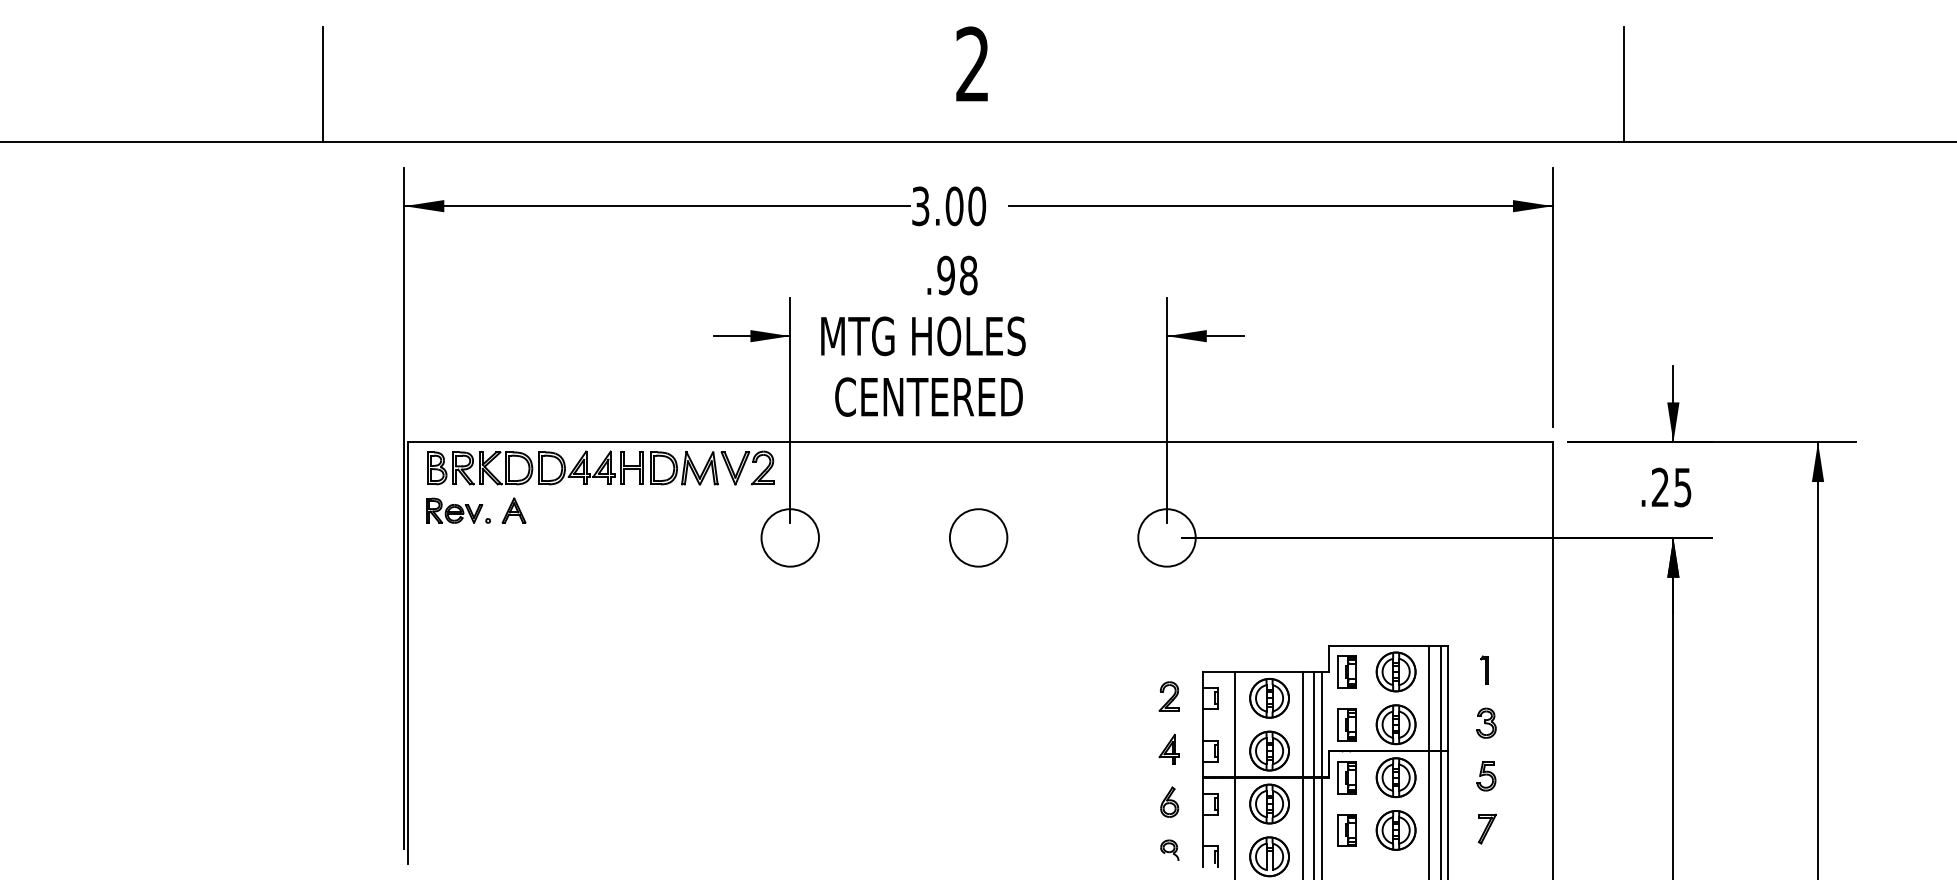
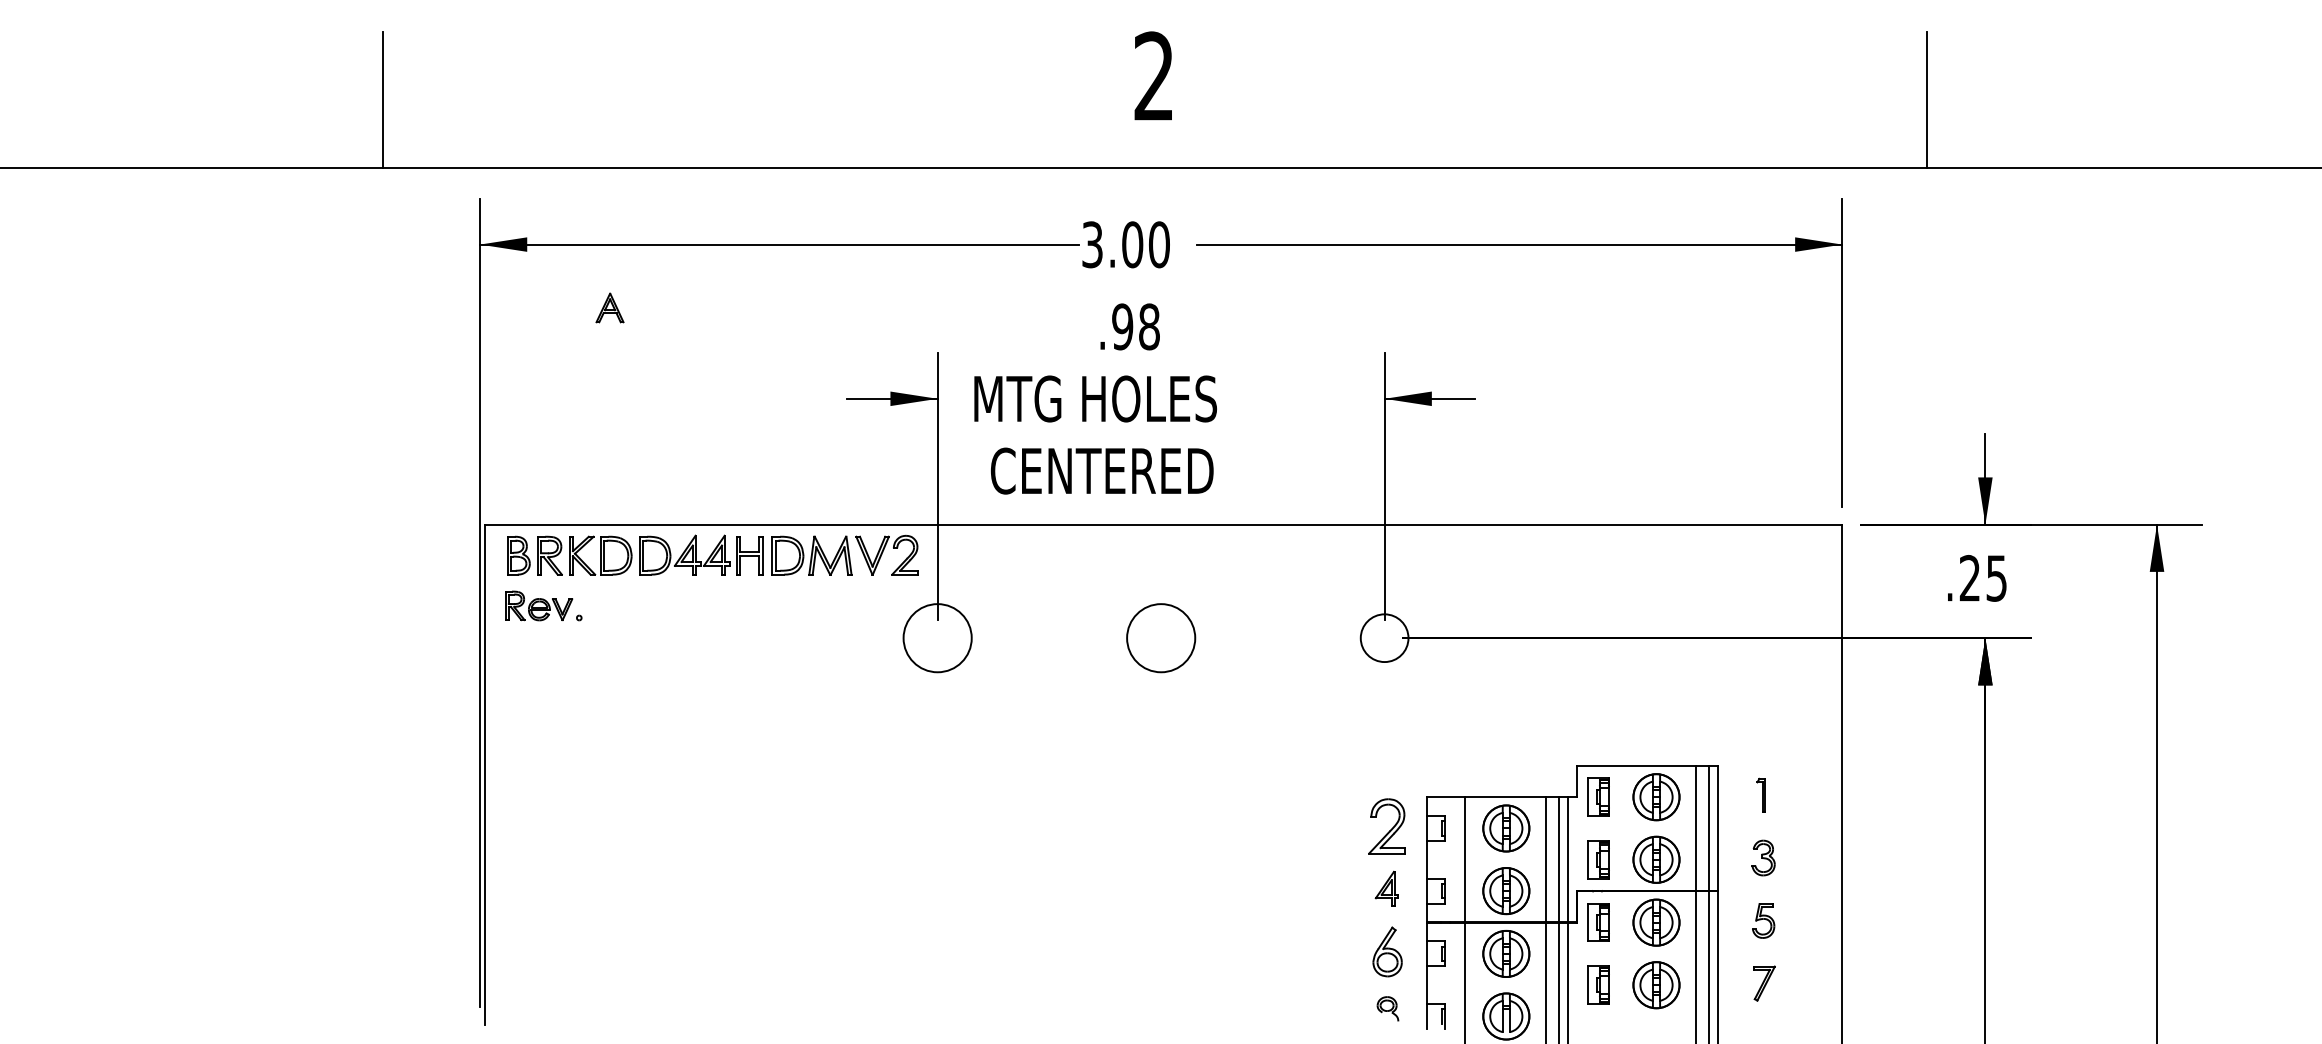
part: (513, 510) -> (609, 307), moved
circle: (1166, 537) -> (1384, 637), size x0.7
part: (1168, 696) -> (1386, 826), size x1.6
part: (1169, 801) -> (1387, 950), size x1.4

